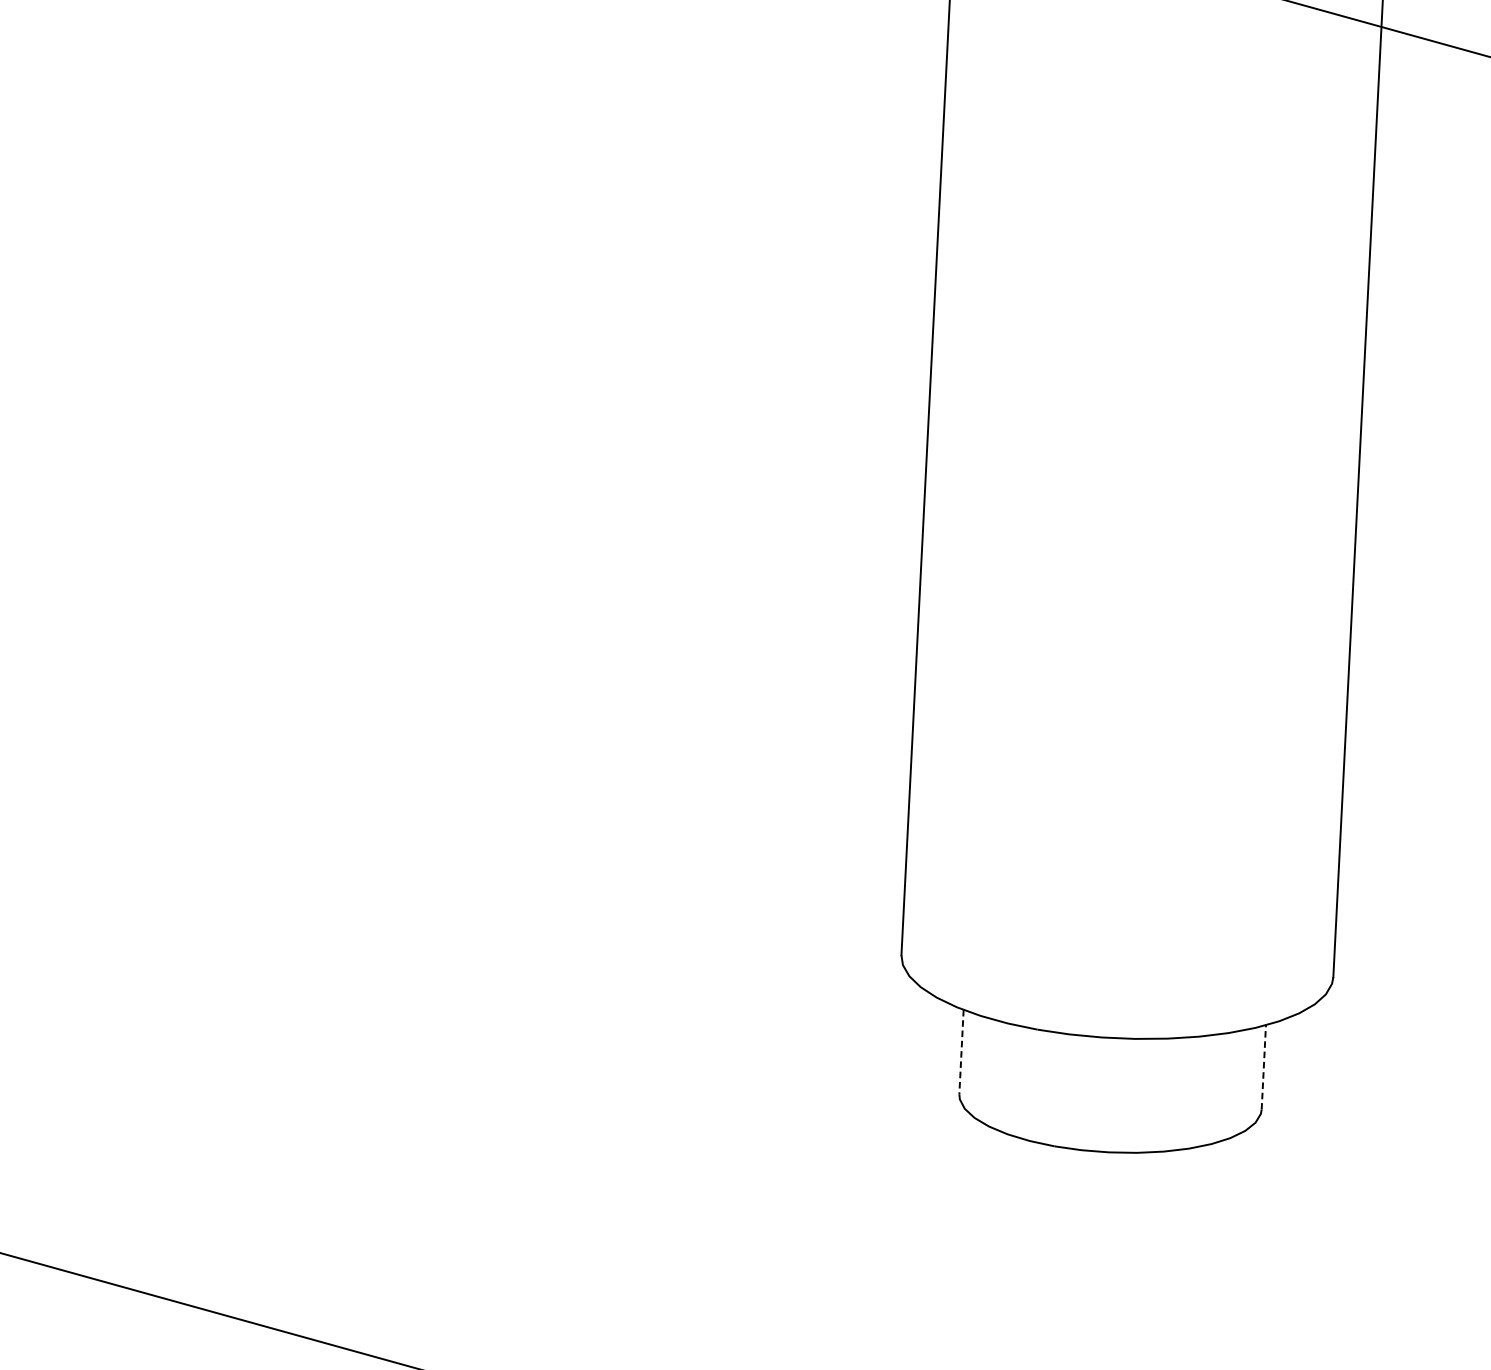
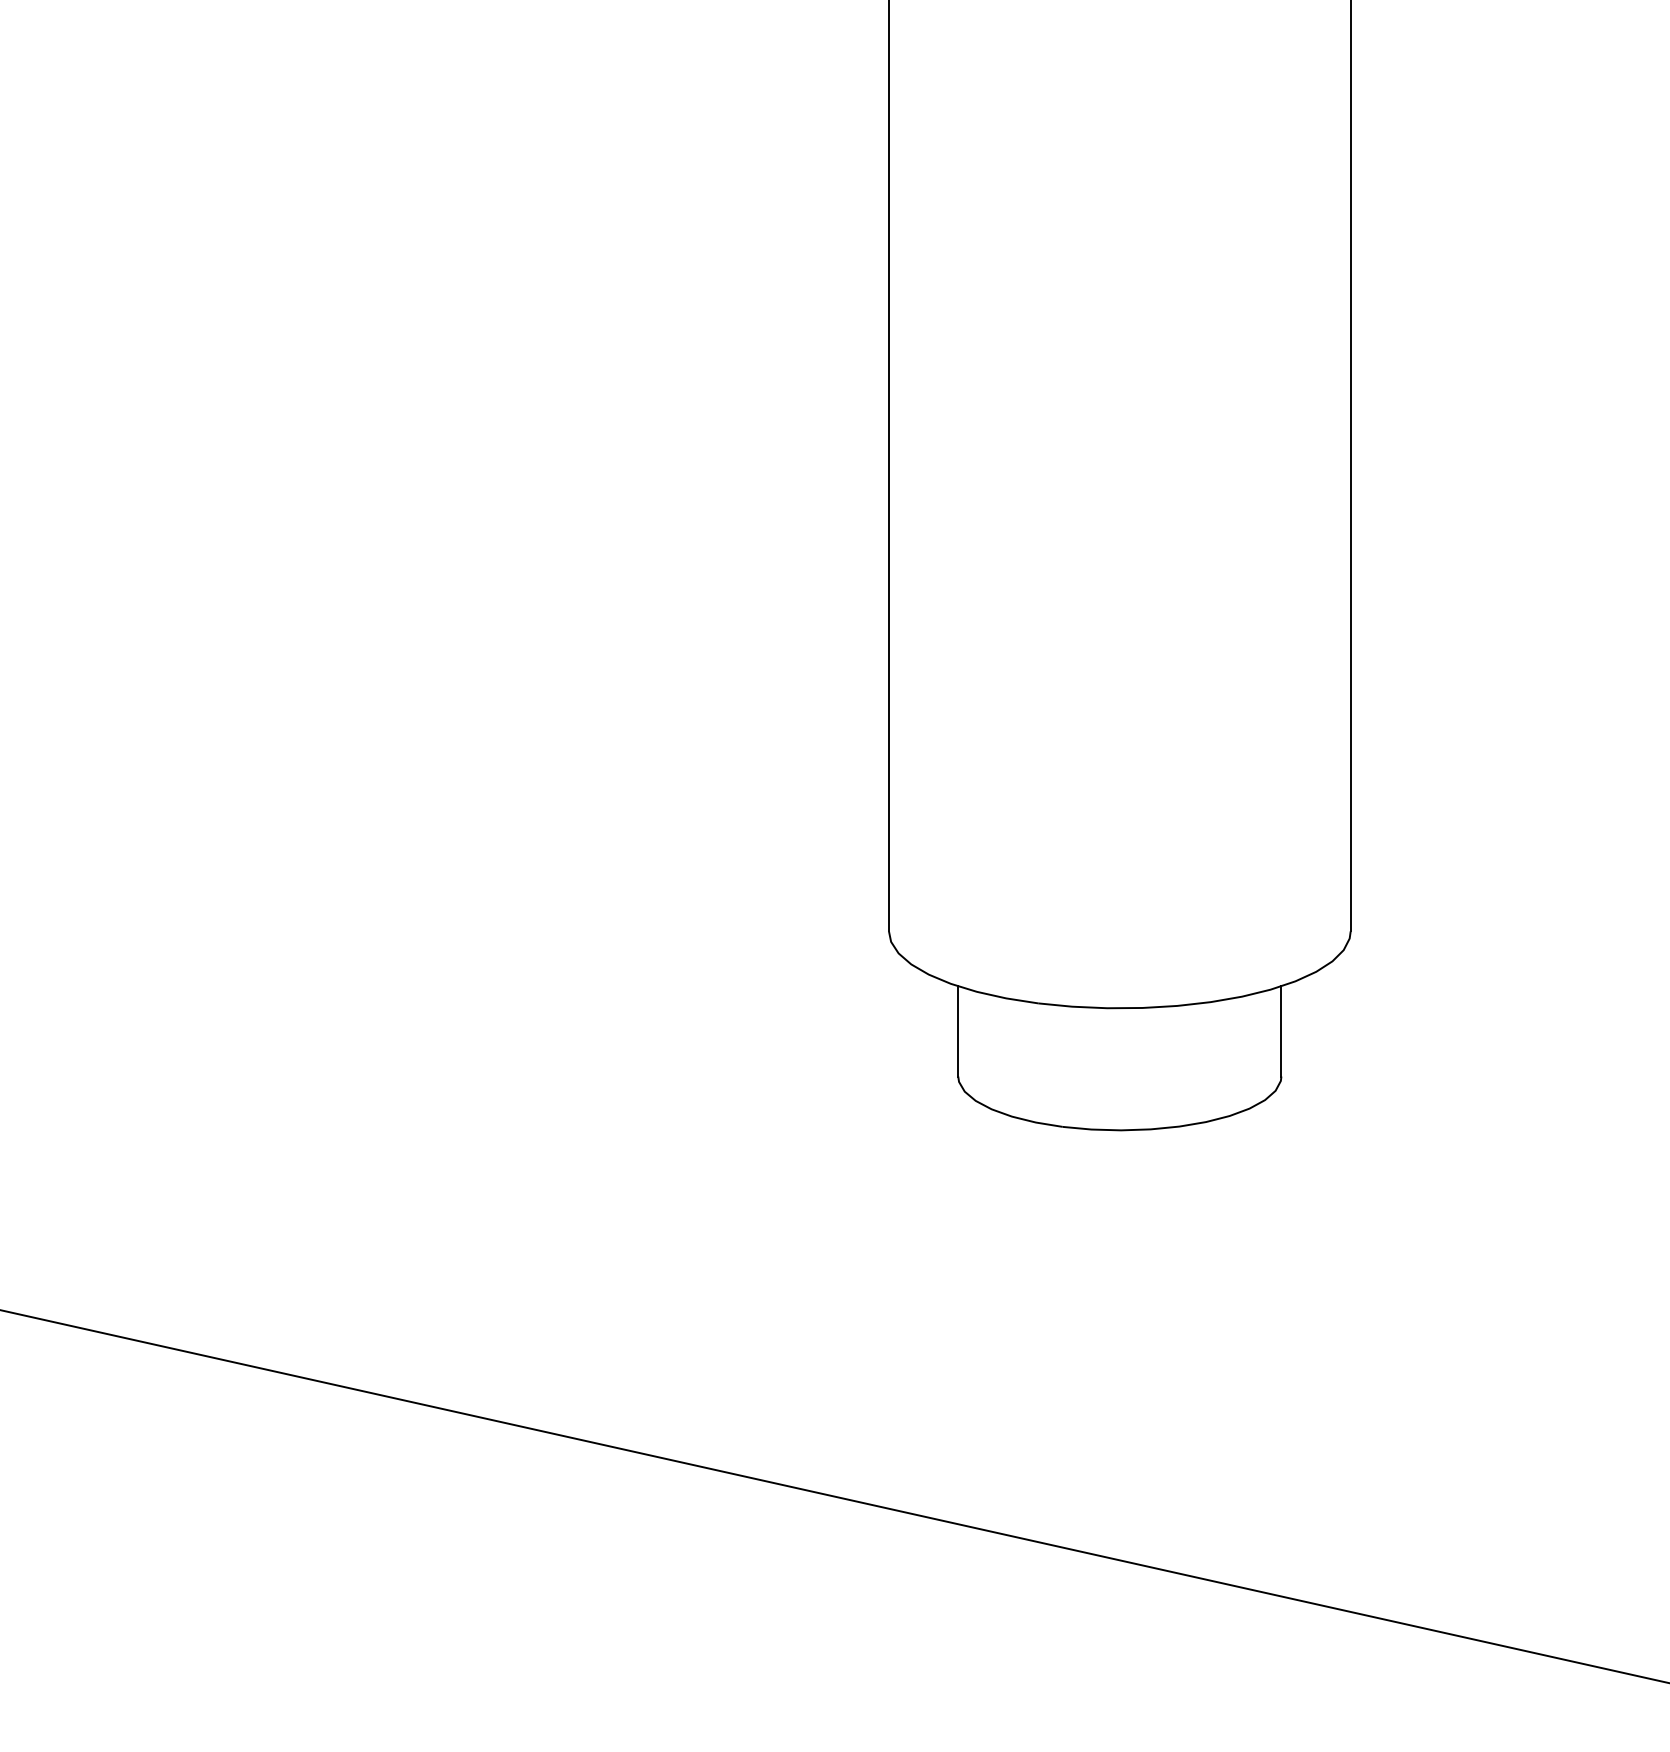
line: (961, 1052) -> (958, 1031), dashed -> solid
line: (1263, 1066) -> (1281, 1030), dashed -> solid

